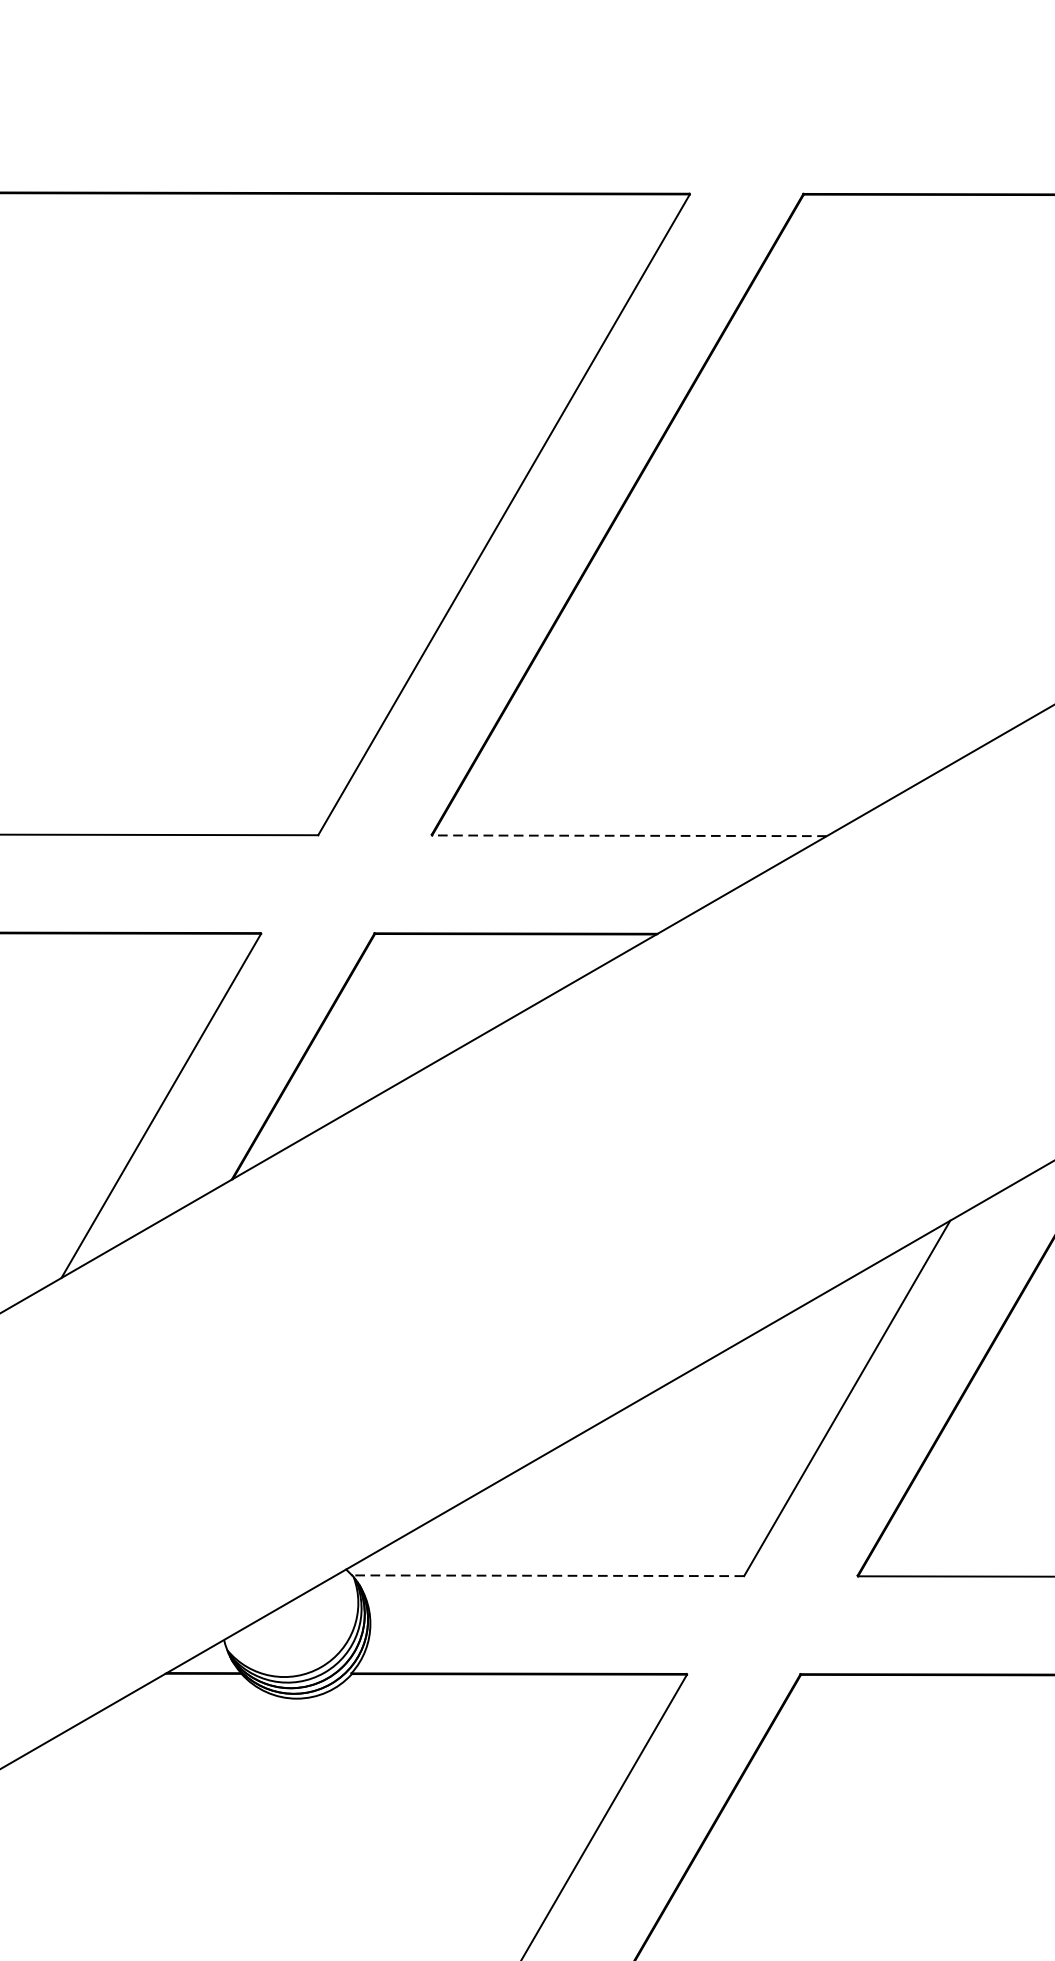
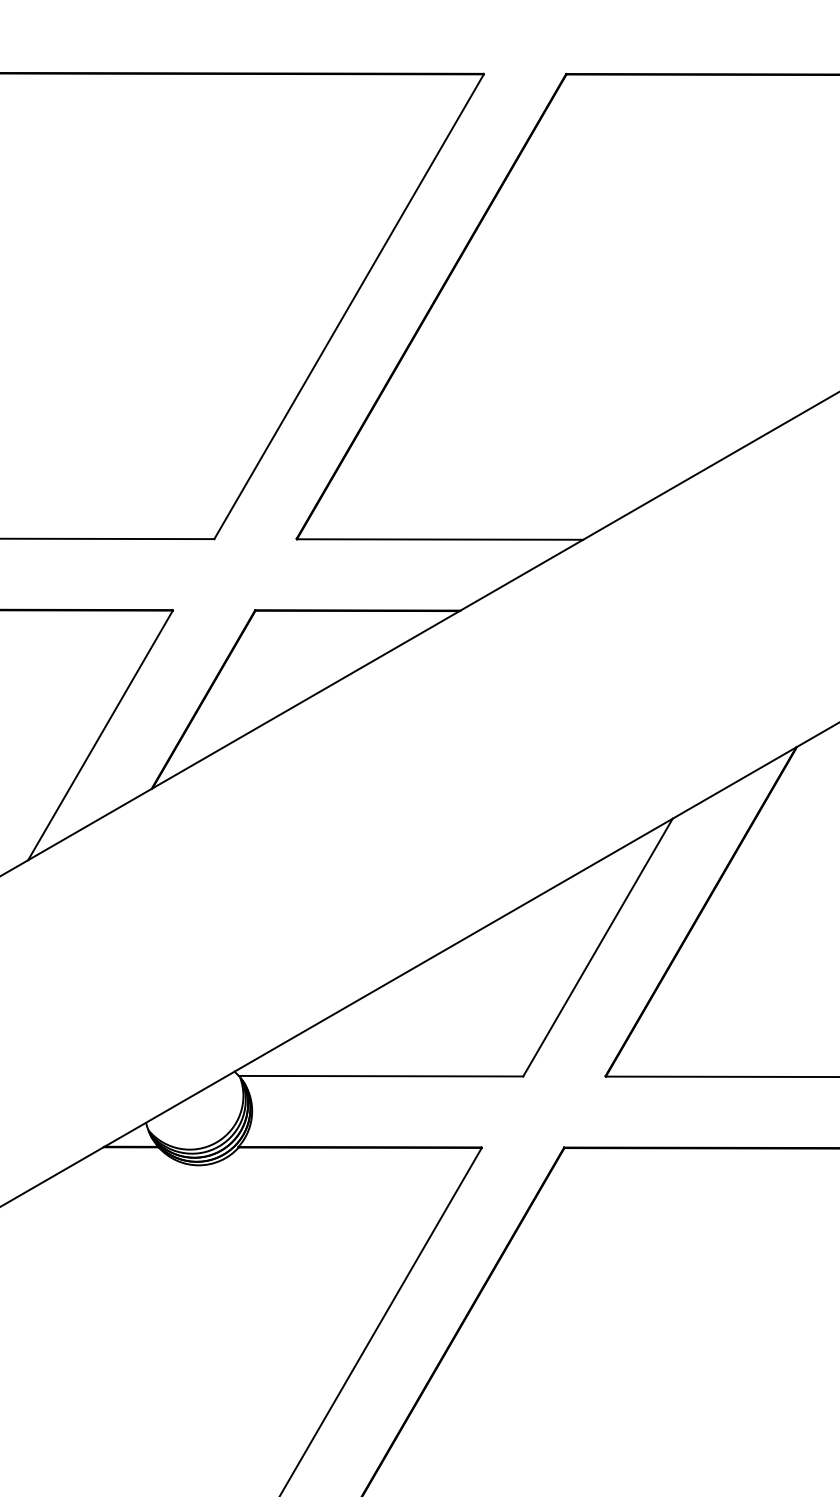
line: (628, 835) -> (439, 539), dashed -> solid
line: (547, 1576) -> (380, 1076), dashed -> solid

